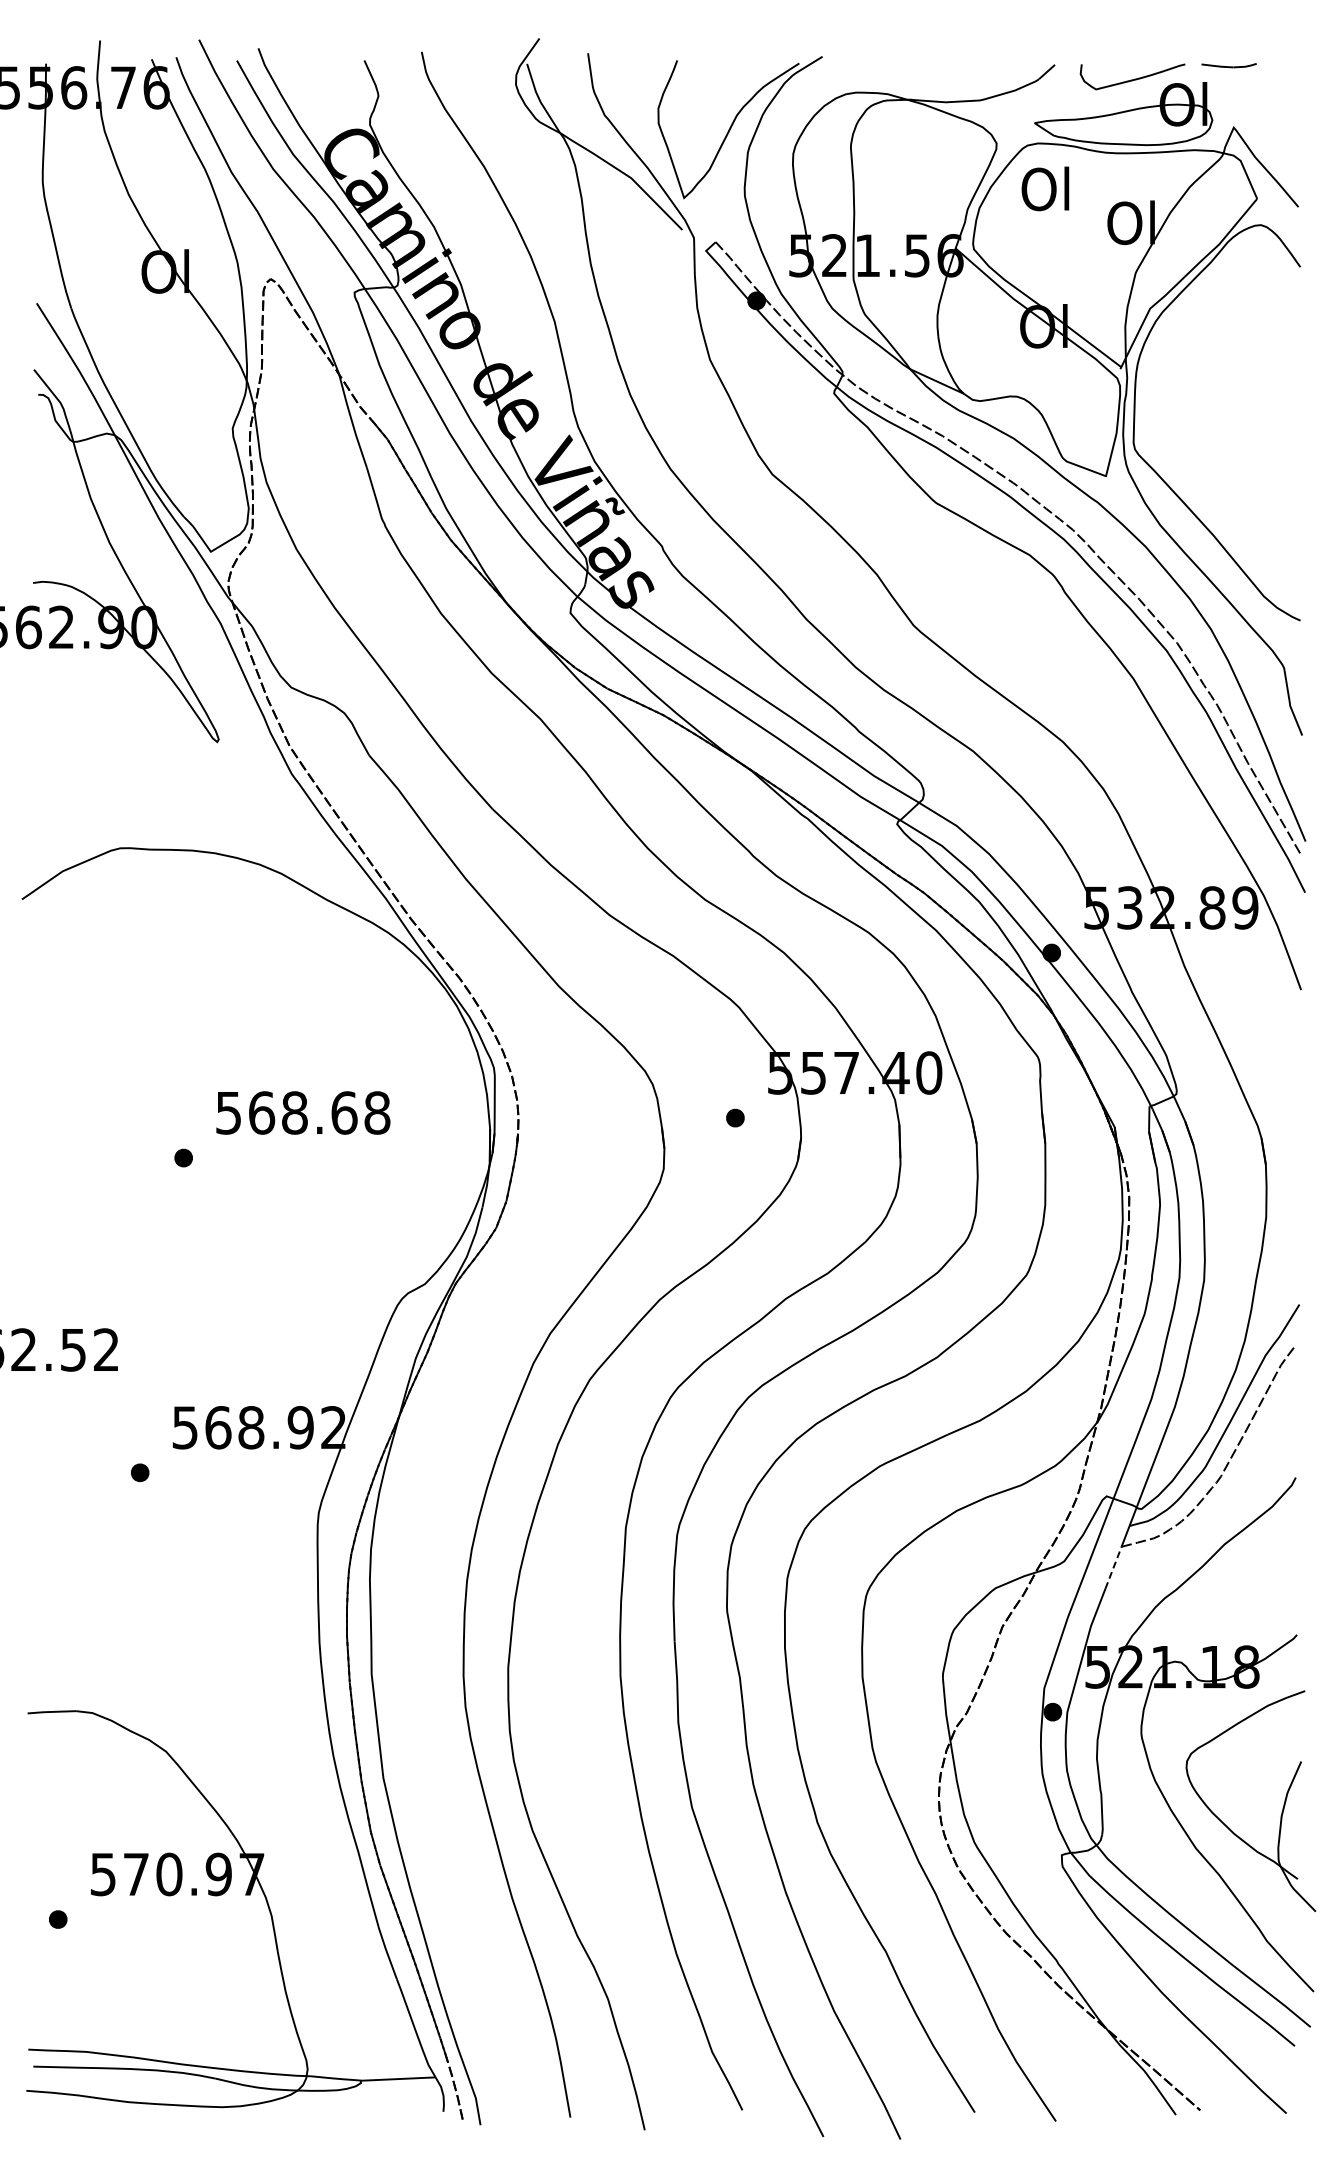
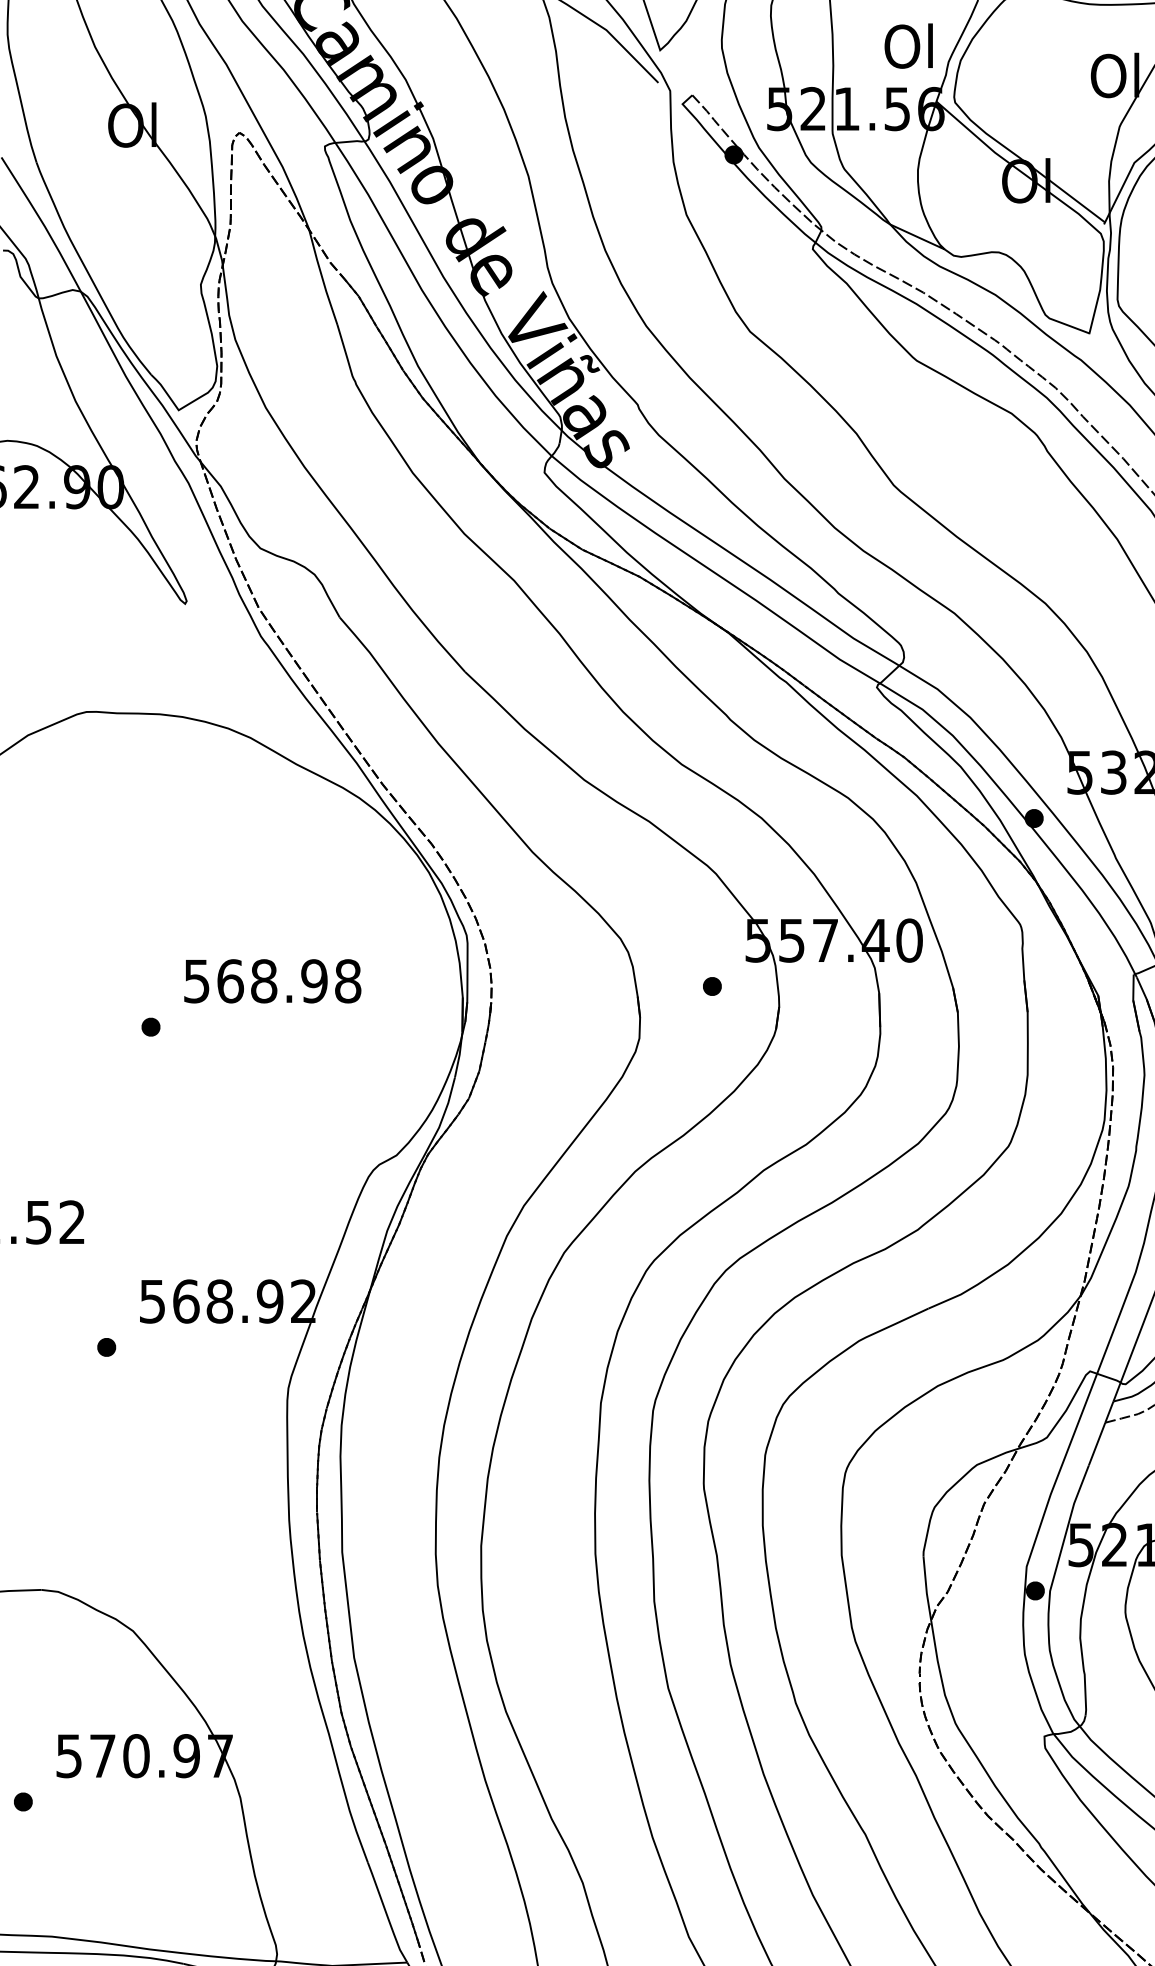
text: (1045, 188) -> (908, 45), moved
text: (344, 1112) -> (314, 980), 568.68 -> 568.98
line: (1113, 1566) -> (1097, 1442), dashed -> solid

